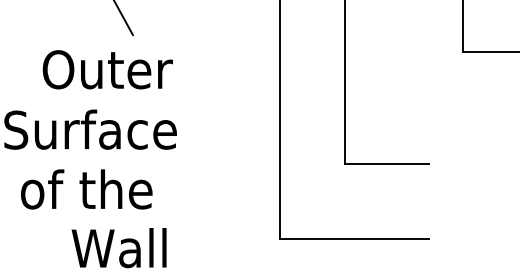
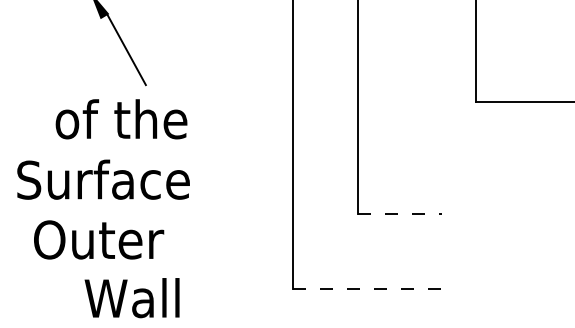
text: (108, 69) -> (121, 119), Outer -> of the
line: (387, 164) -> (400, 214), solid -> dashed
text: (86, 189) -> (99, 239), of the -> Outer
line: (354, 238) -> (367, 288), solid -> dashed

